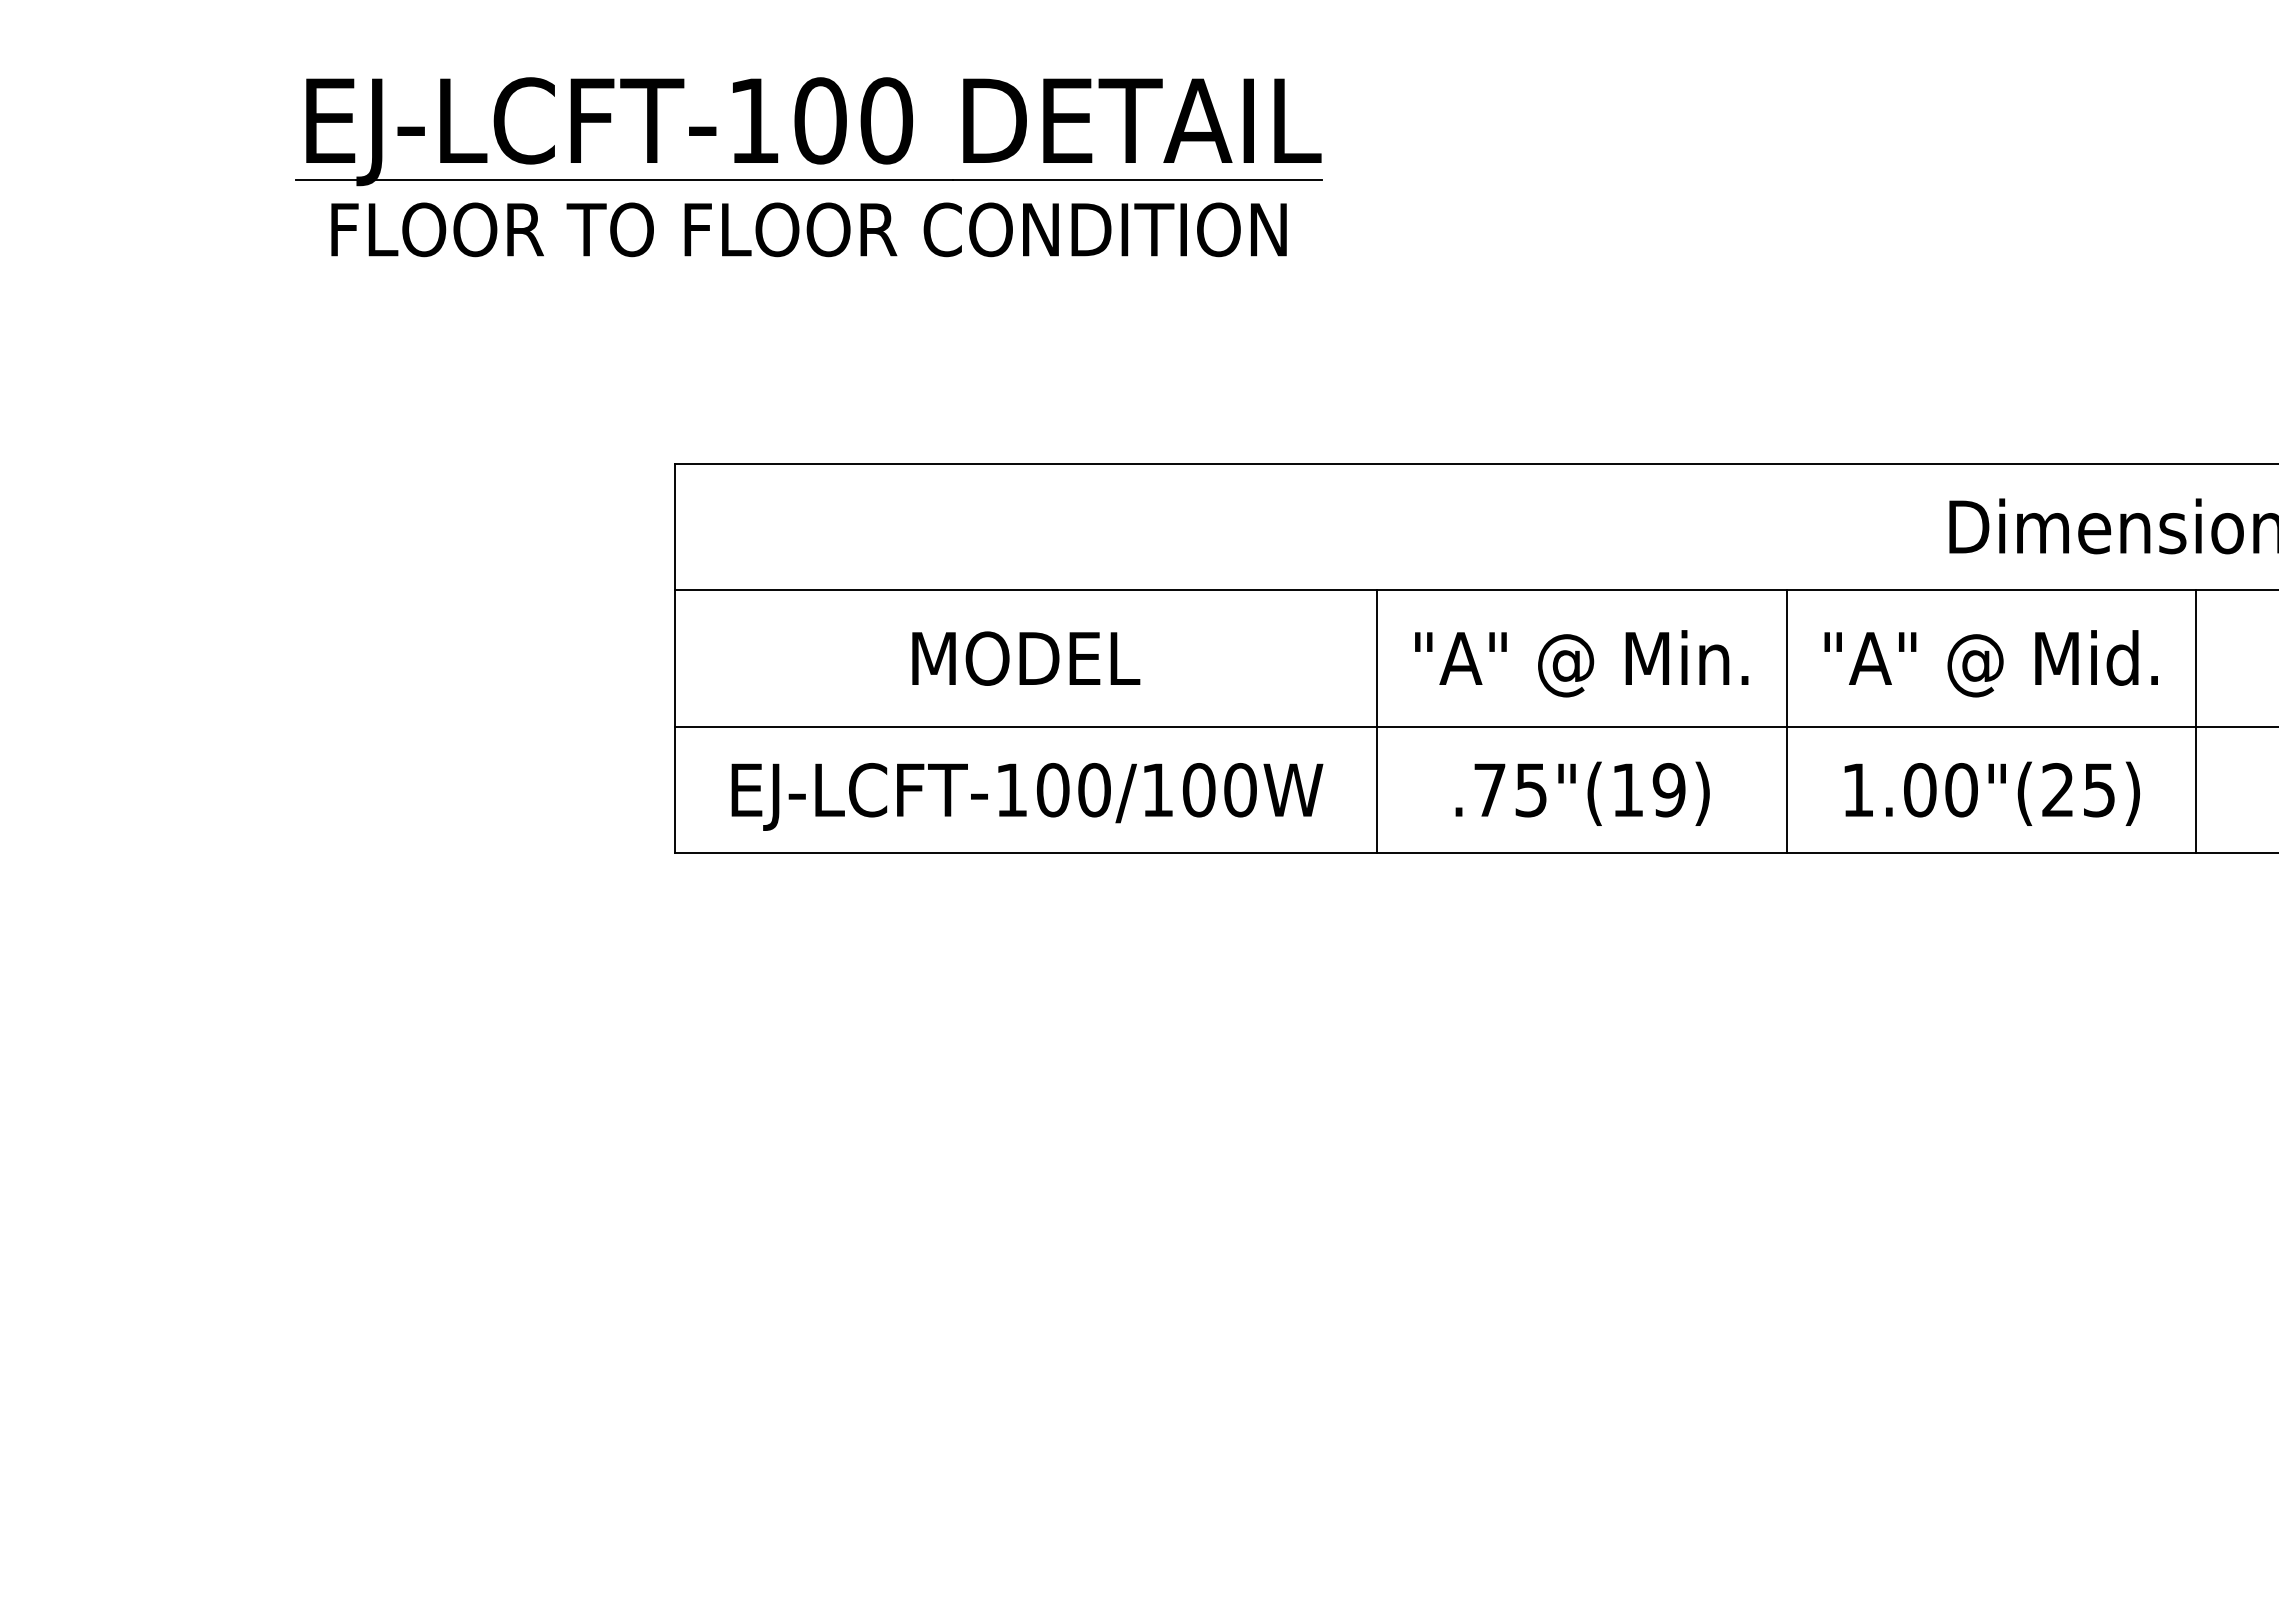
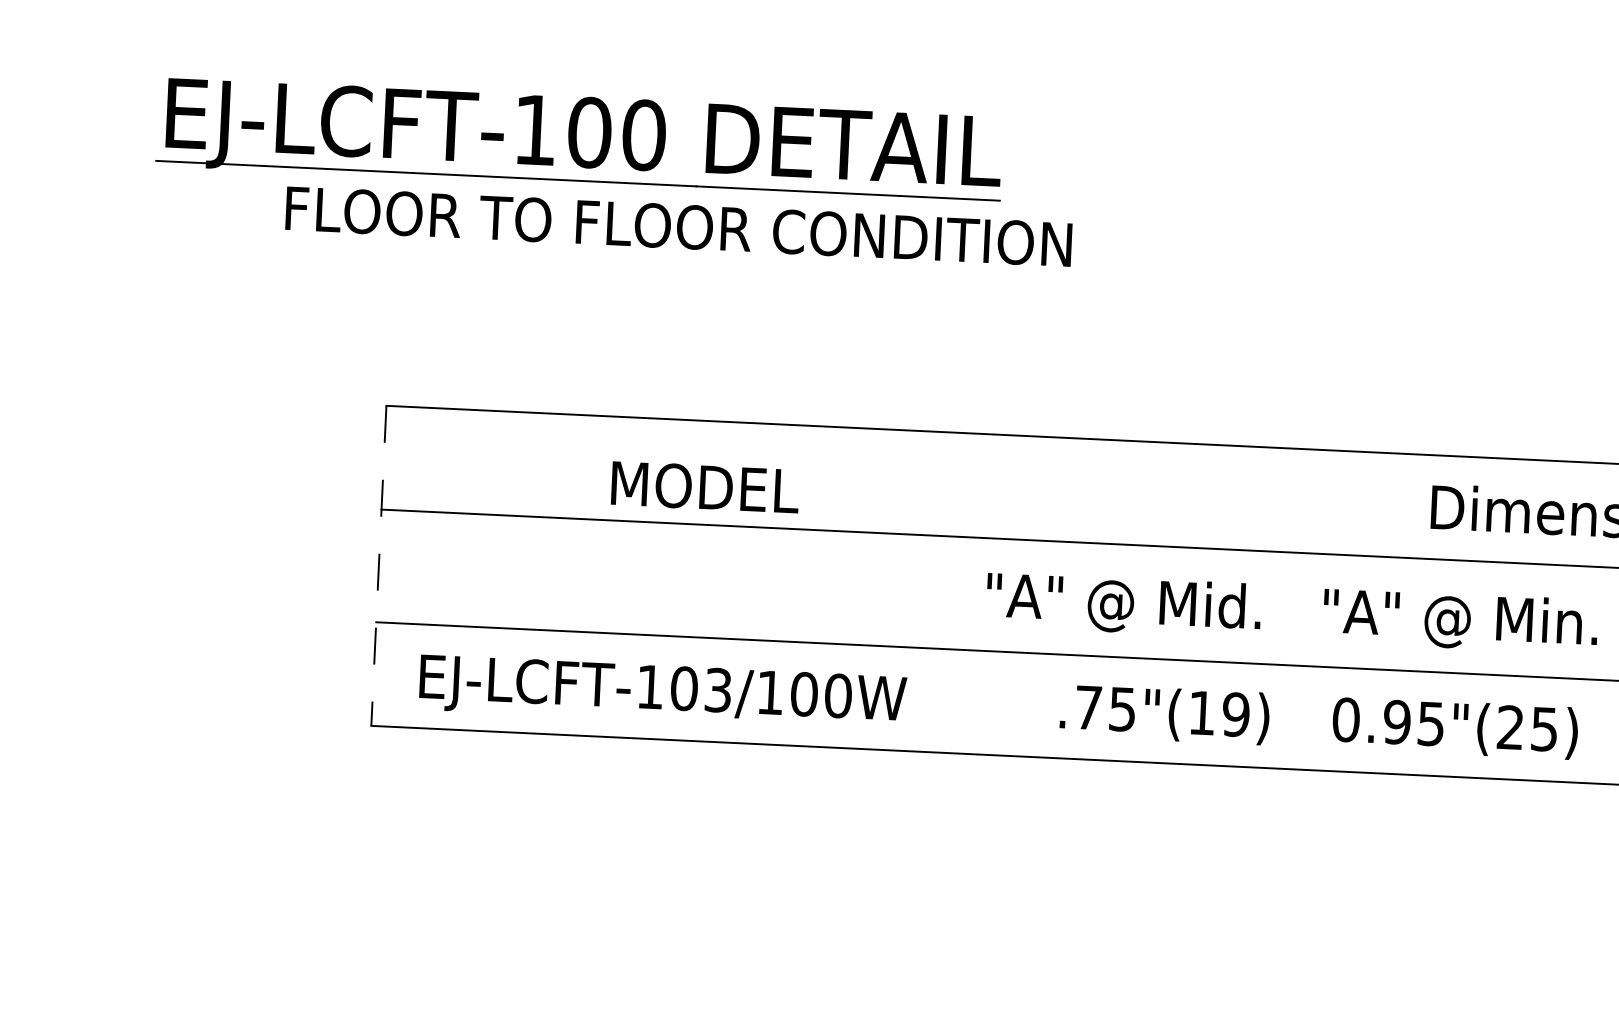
part: (808, 131) -> (579, 141), moved
text: (808, 229) -> (678, 226), moved
text: (1713, 657) -> (1232, 605), "A" @ Min. -> "A" @ Mid.
text: (2122, 657) -> (1568, 621), "A" @ Mid. -> "A" @ Min.
line: (675, 658) -> (378, 565), solid -> dashed
text: (1026, 658) -> (705, 487), moved
line: (1377, 721) -> (953, 644), removed
line: (1786, 721) -> (1289, 660), removed
text: (1094, 790) -> (718, 690), EJ-LCFT-100/100W -> EJ-LCFT-103/100W
text: (1909, 790) -> (1388, 722), 1.00"(25) -> 0.95"(25)
text: (1582, 793) -> (1164, 714), moved

